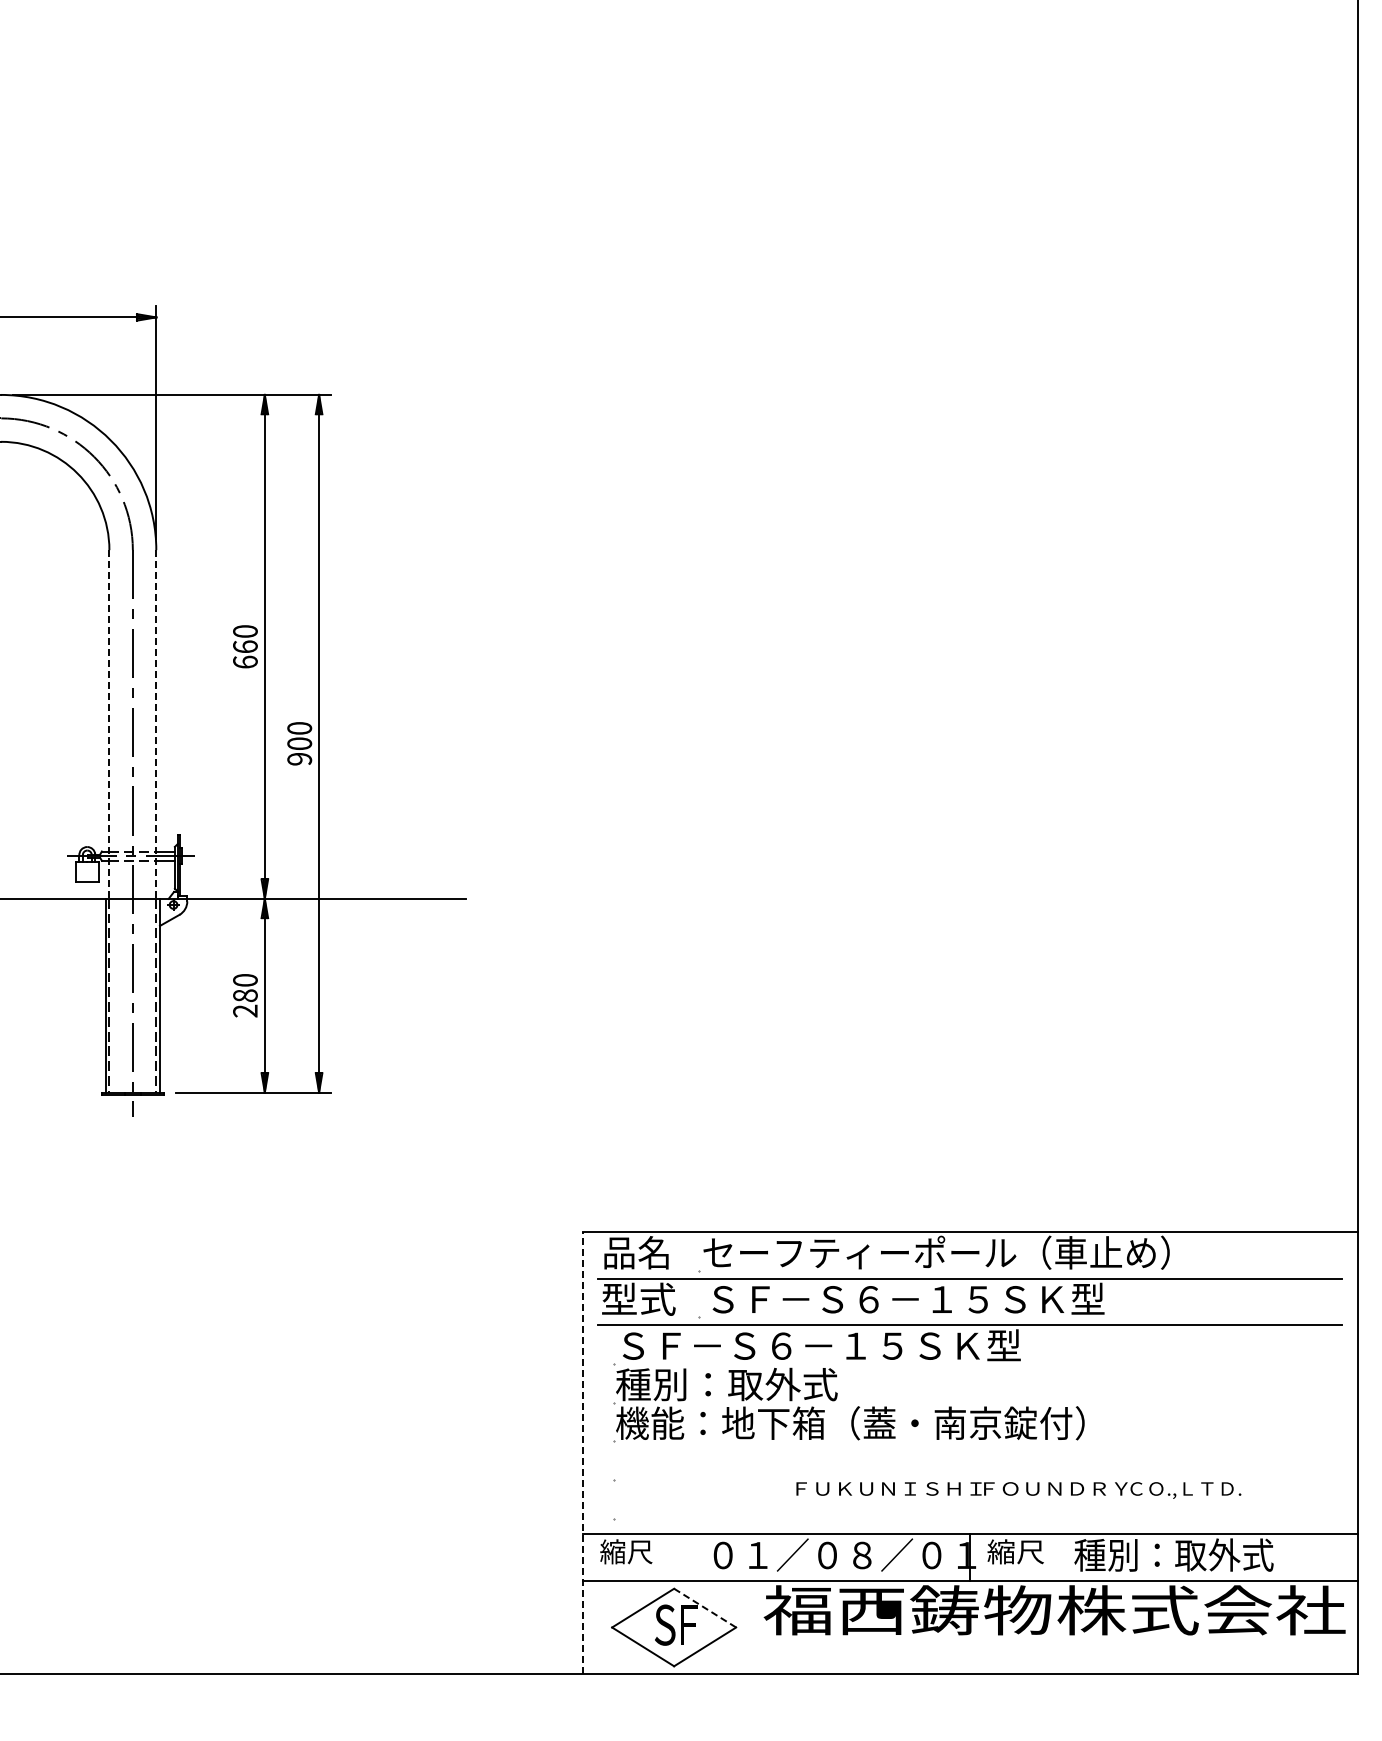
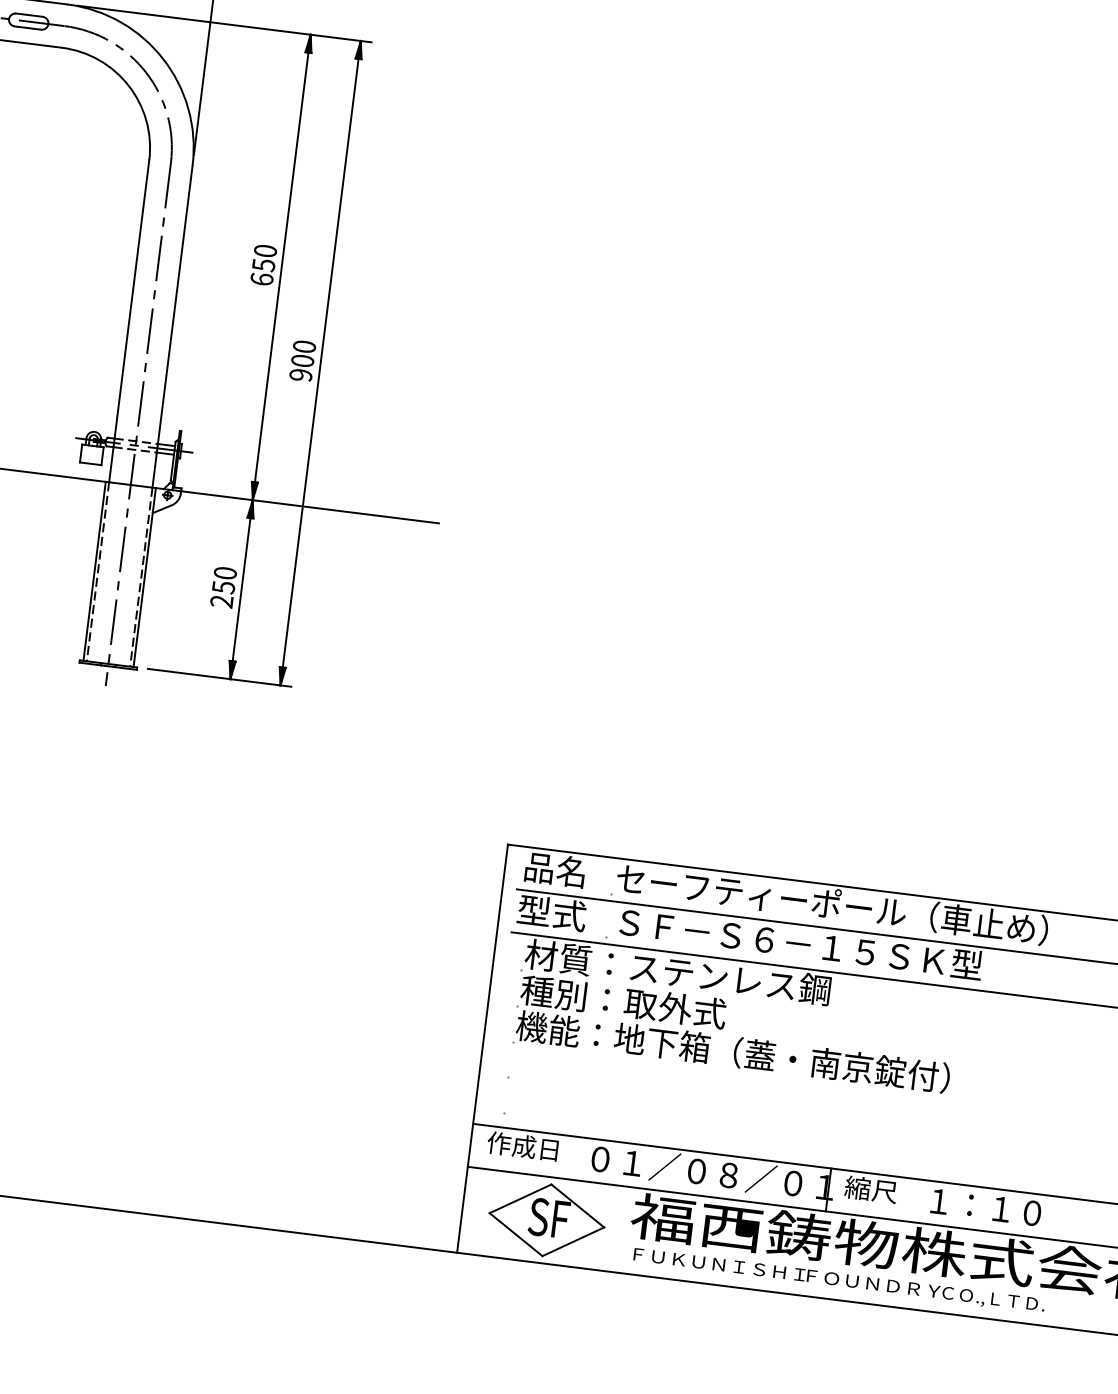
text: (245, 646) -> (263, 264), 660 -> 650
line: (109, 724) -> (129, 321), dashed -> solid
line: (156, 724) -> (172, 326), dashed -> solid
text: (245, 995) -> (223, 587), 280 -> 250
text: (818, 1345) -> (712, 976), ＳＦ－Ｓ６－１５ＳＫ型 -> 材質：ステンレス鋼
line: (582, 1453) -> (482, 1049), dashed -> solid
text: (1018, 1490) -> (838, 1281), moved
text: (638, 1551) -> (522, 1146), 縮尺 -> 作成日
text: (1173, 1554) -> (1016, 1210), 種別：取外式 -> １：１０
line: (705, 1608) -> (578, 1206), dashed -> solid

